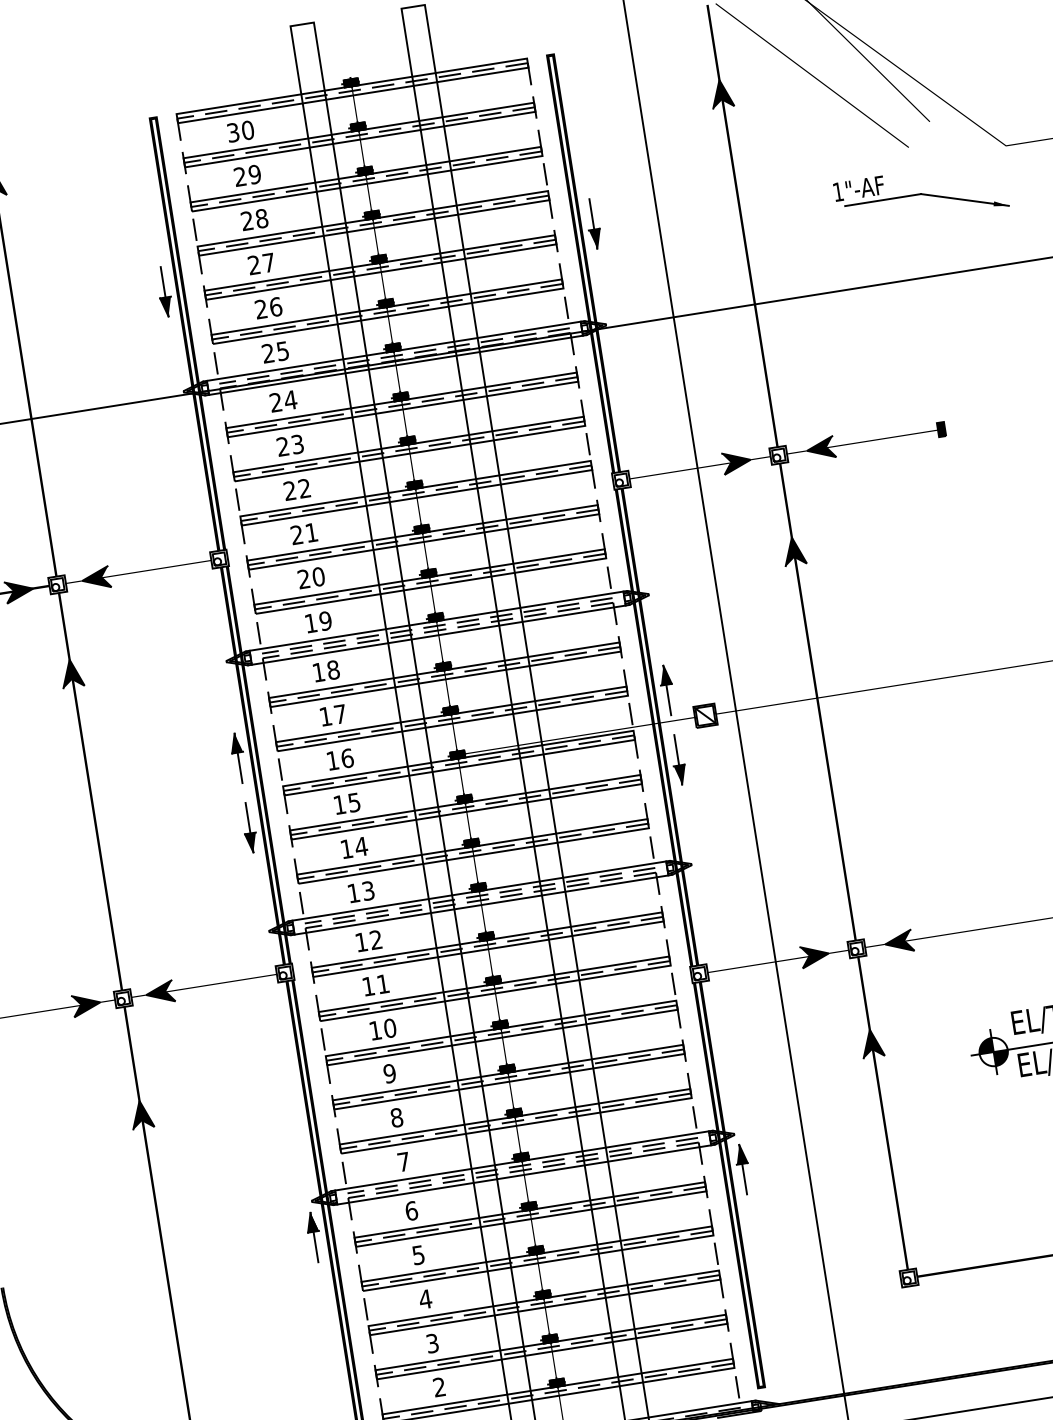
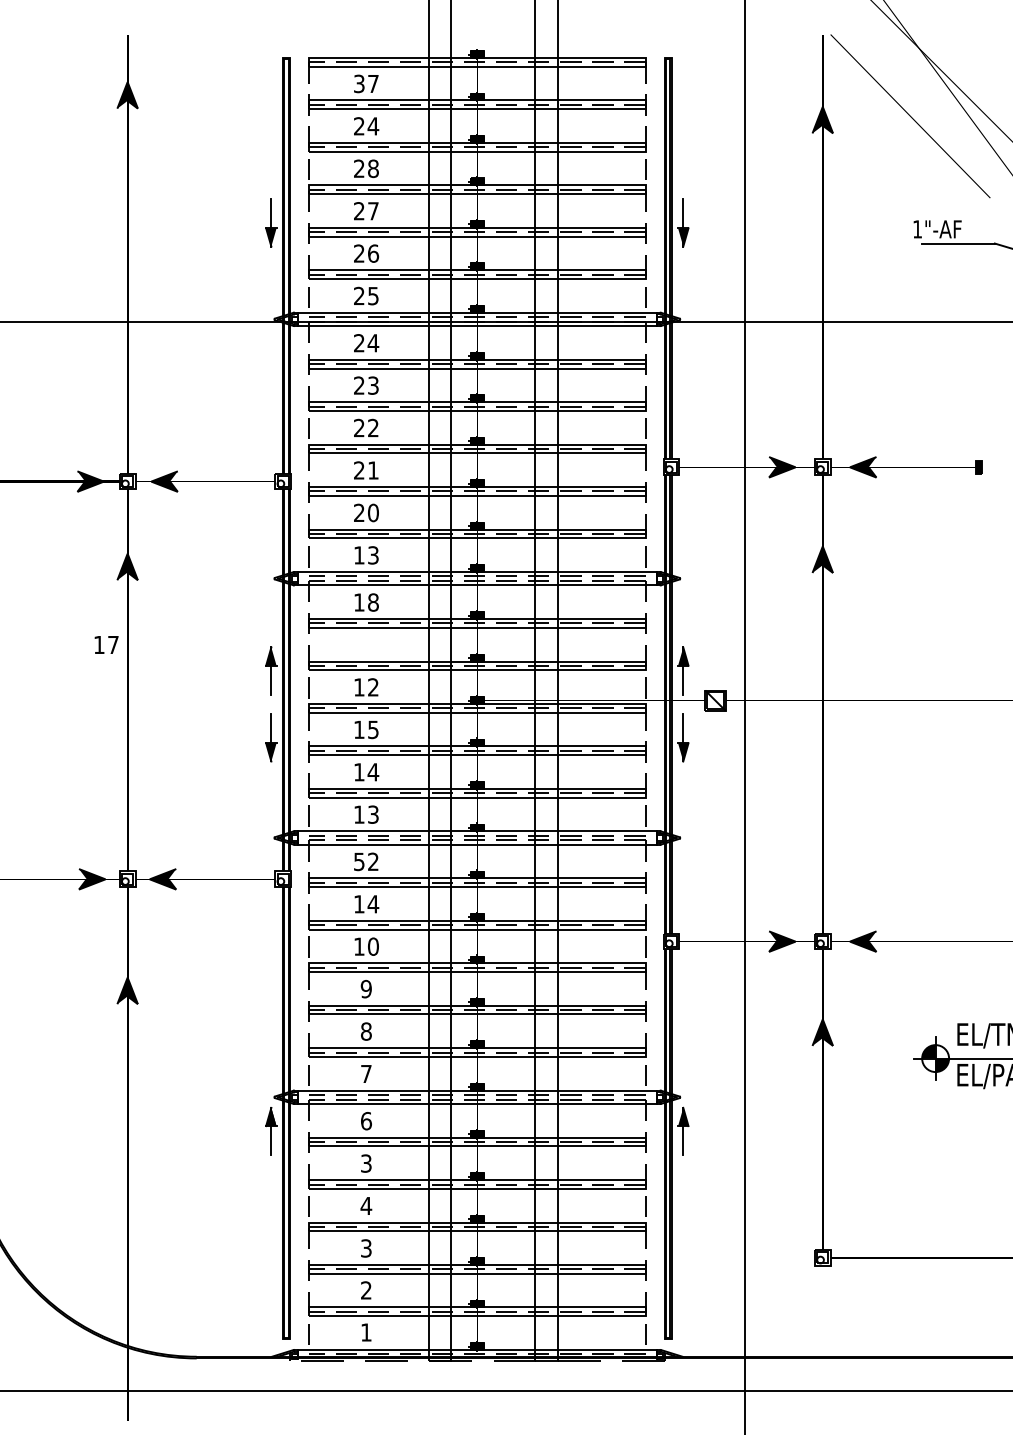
text: (247, 129) -> (373, 83), 30 -> 37
text: (255, 174) -> (373, 126), 29 -> 24
text: (324, 621) -> (372, 555), 19 -> 13
text: (333, 714) -> (106, 644), moved
text: (347, 758) -> (373, 687), 16 -> 12
text: (361, 941) -> (359, 861), 12 -> 52
text: (383, 984) -> (373, 904), 11 -> 14
text: (418, 1255) -> (366, 1163), 5 -> 3

